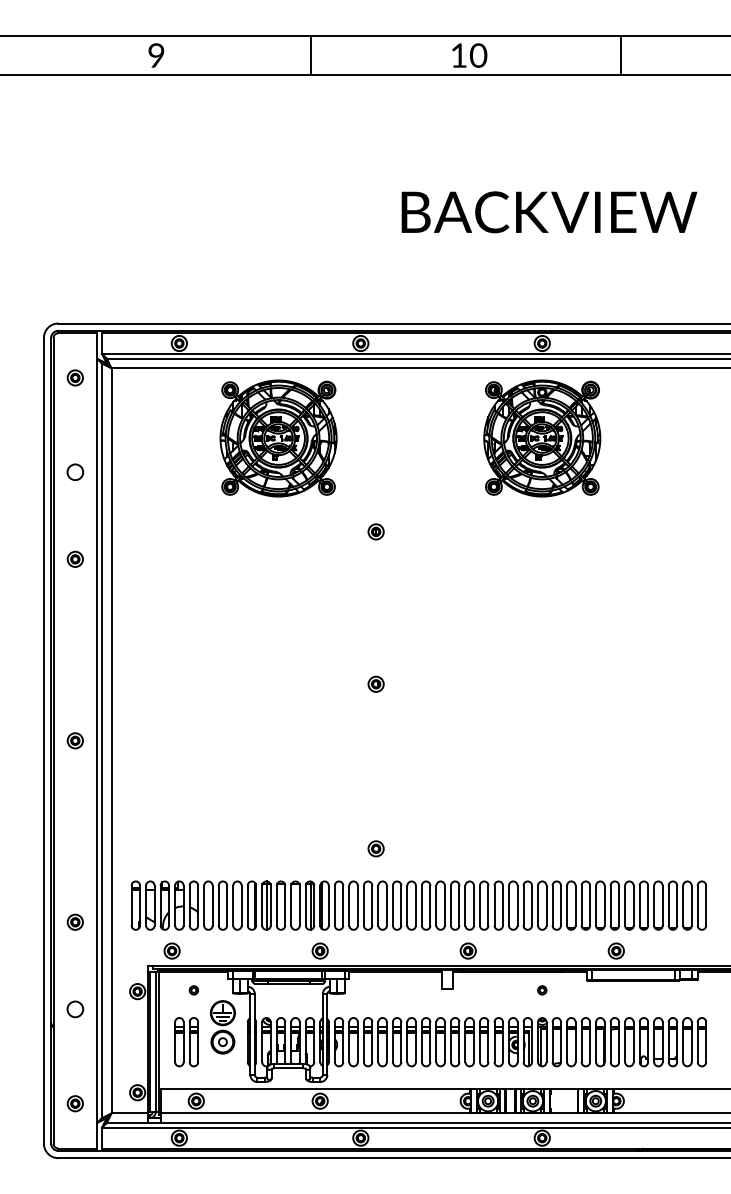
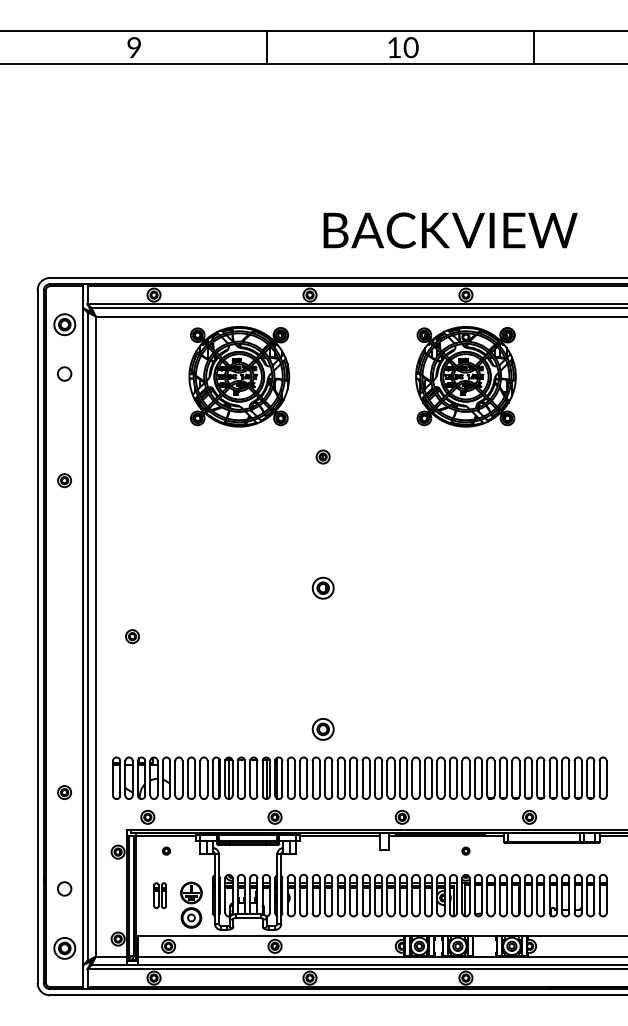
text: (549, 212) -> (450, 230), moved
part: (74, 377) -> (63, 324), size x1.6
circle: (75, 471) -> (64, 373), moved
part: (375, 683) -> (322, 587), size x1.6
part: (74, 740) -> (131, 636), moved
part: (375, 848) -> (322, 729), size x1.6
circle: (75, 1009) -> (64, 889), moved
part: (222, 1027) -> (191, 905), moved
part: (186, 1042) -> (160, 895), size x0.6
part: (74, 1103) -> (63, 948), size x1.6

